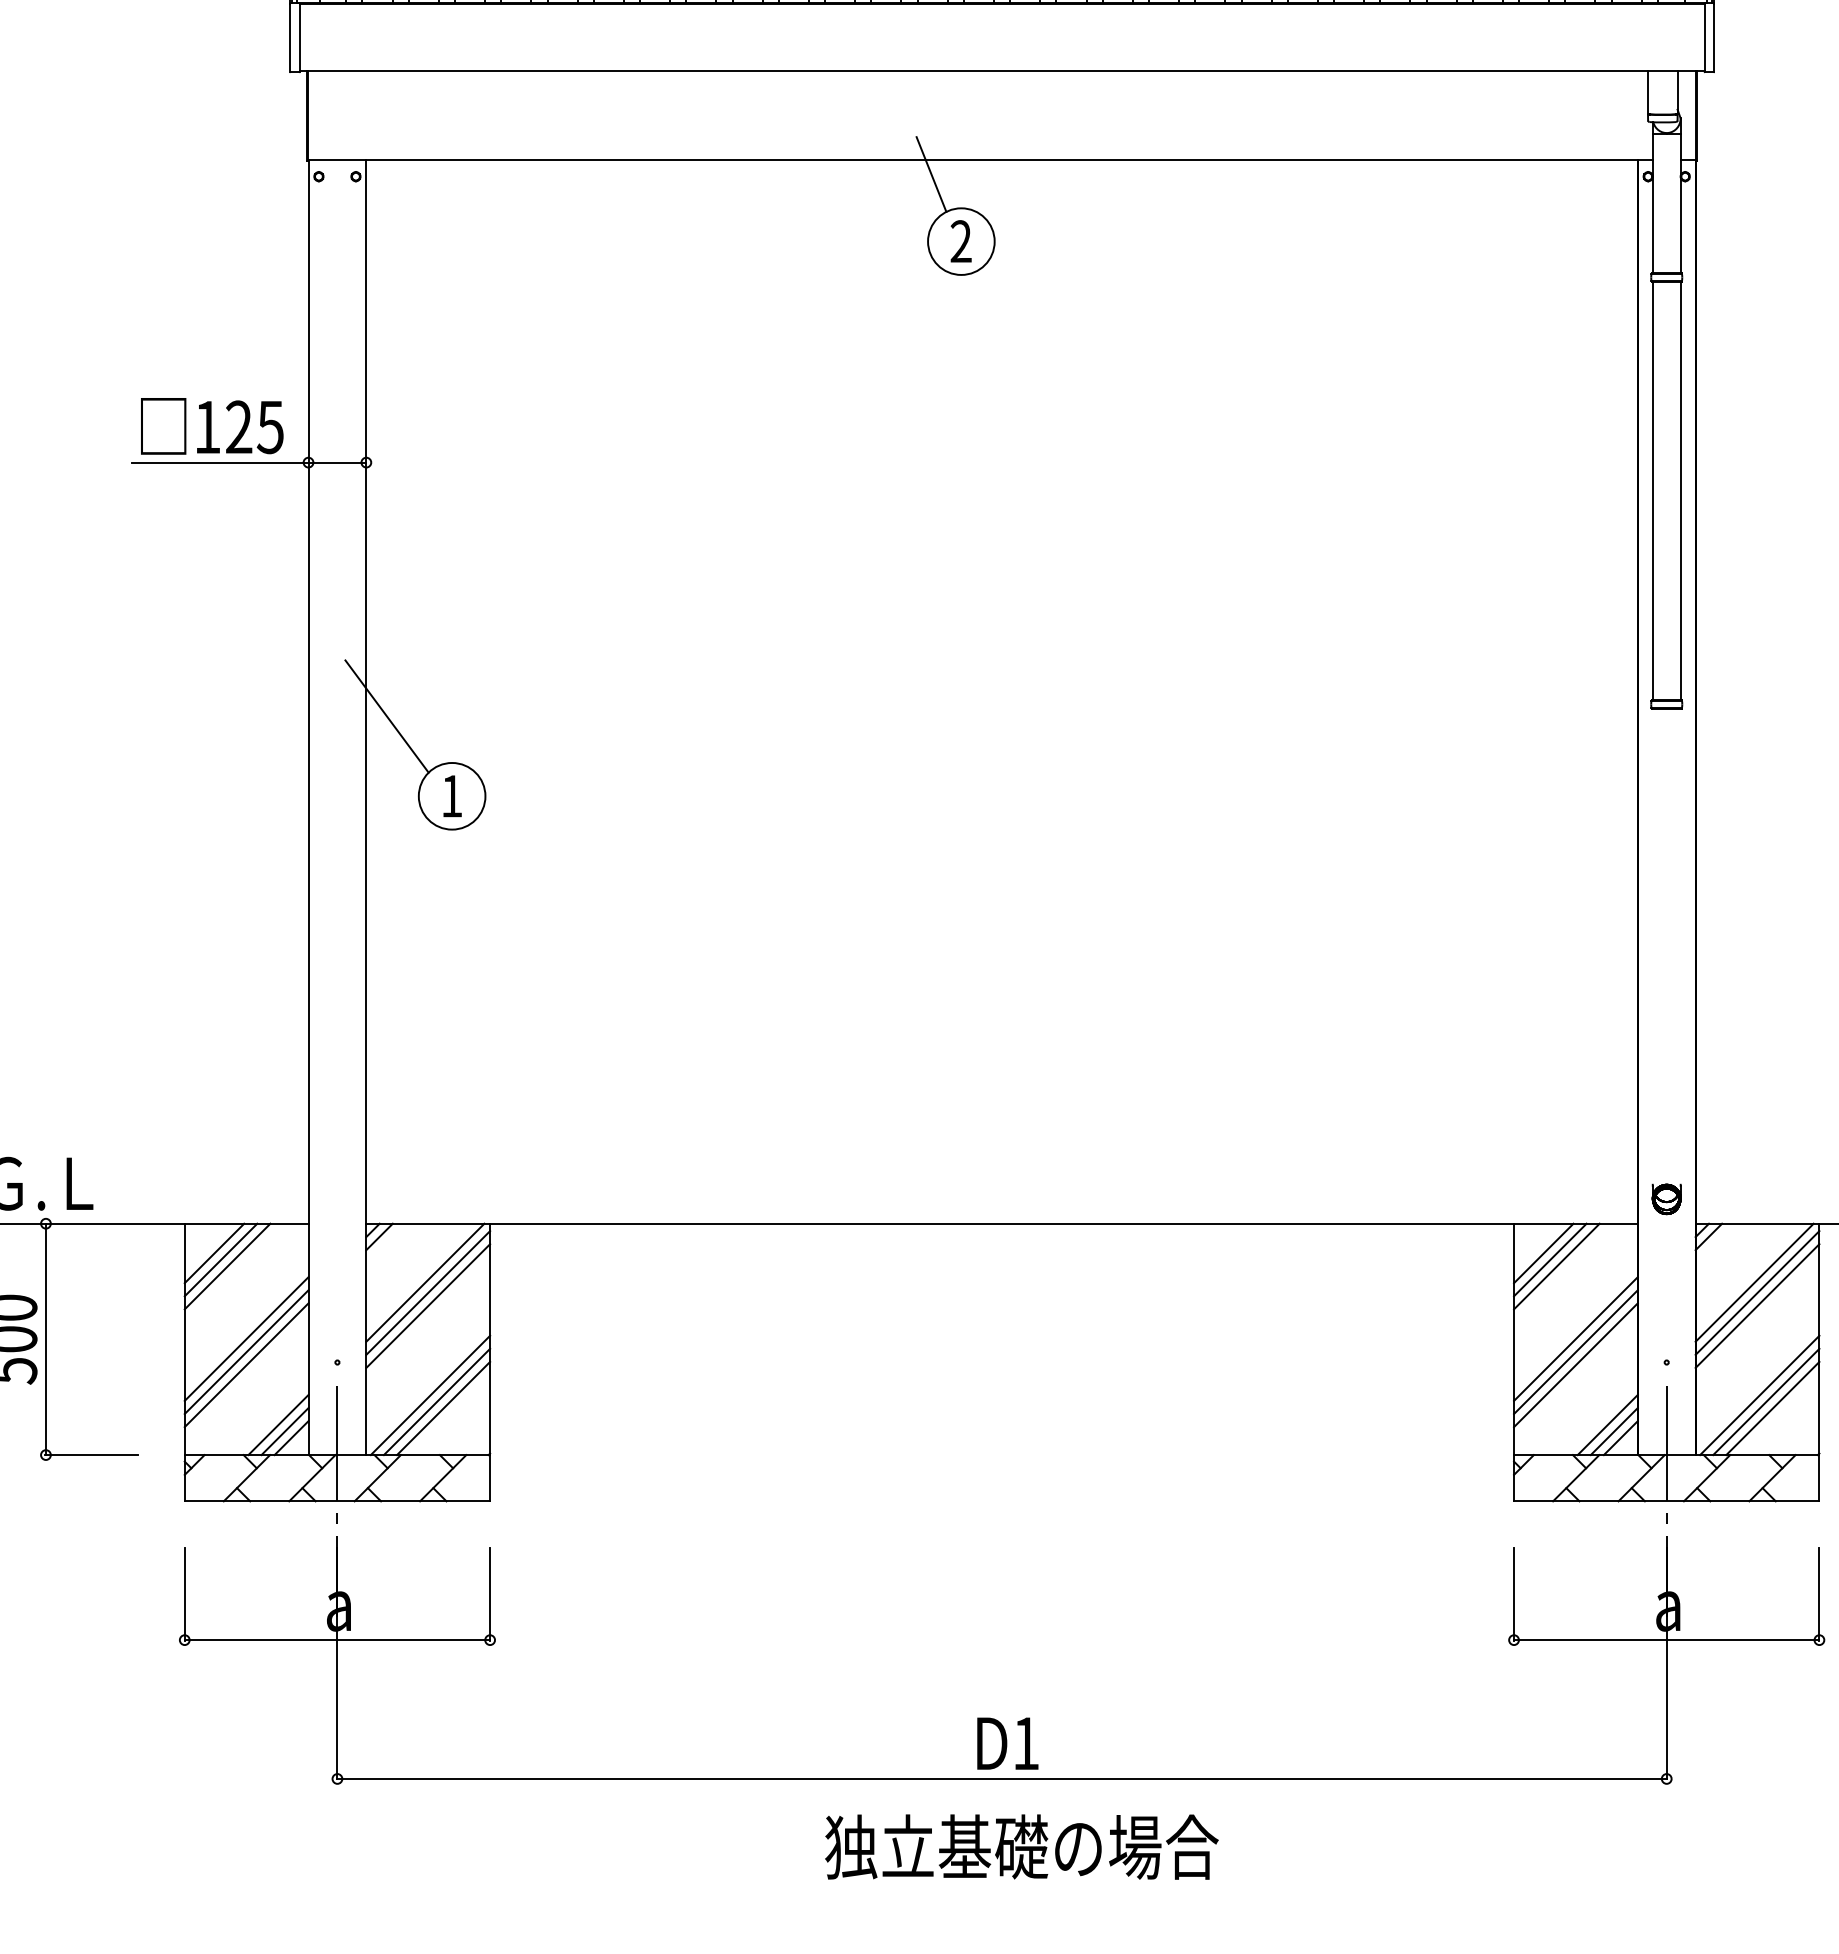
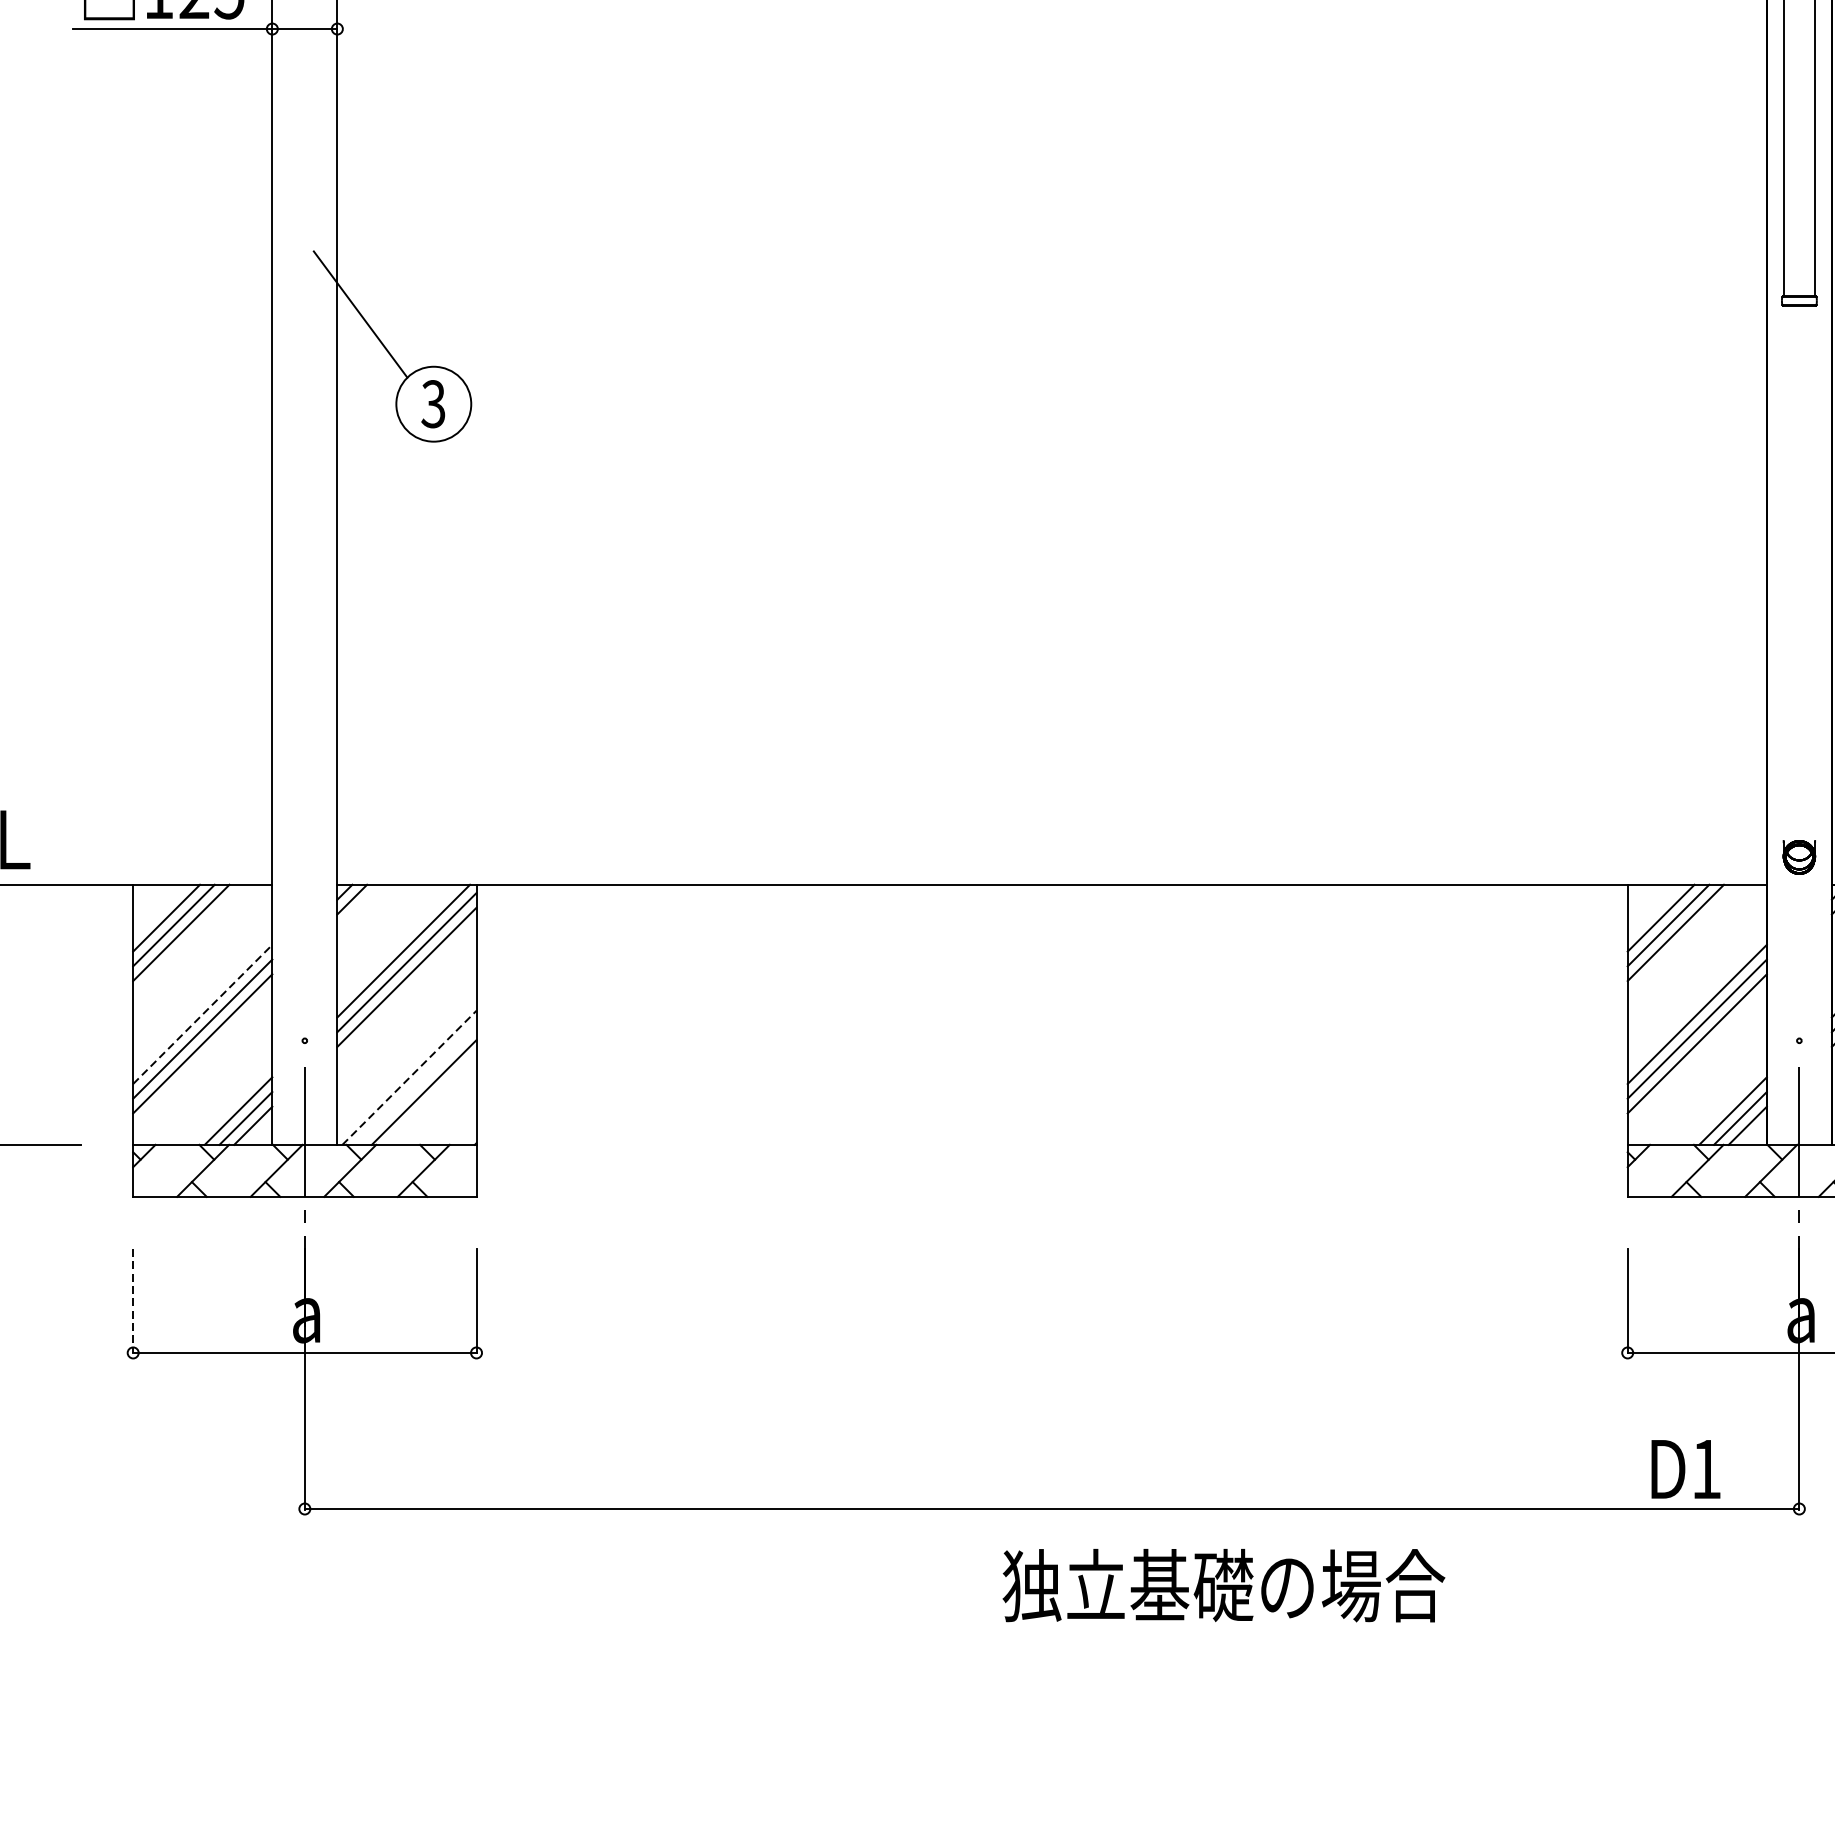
text: (451, 795) -> (433, 403), 1 -> 3
line: (246, 1339) -> (202, 1014), solid -> dashed
line: (430, 1395) -> (409, 1077), solid -> dashed
line: (436, 1401) -> (416, 1084), removed
line: (184, 1594) -> (132, 1301), solid -> dashed
text: (1007, 1743) -> (1685, 1469), moved
text: (1021, 1846) -> (1223, 1584), moved

